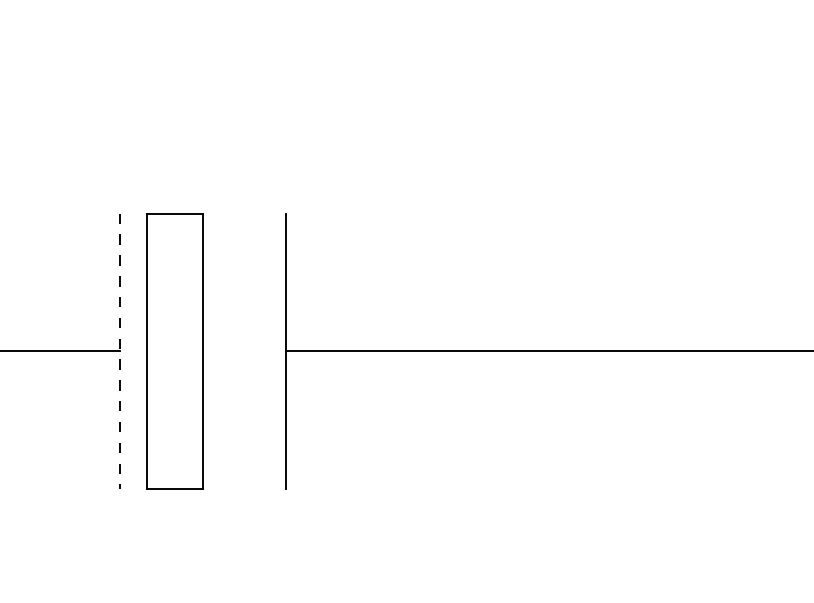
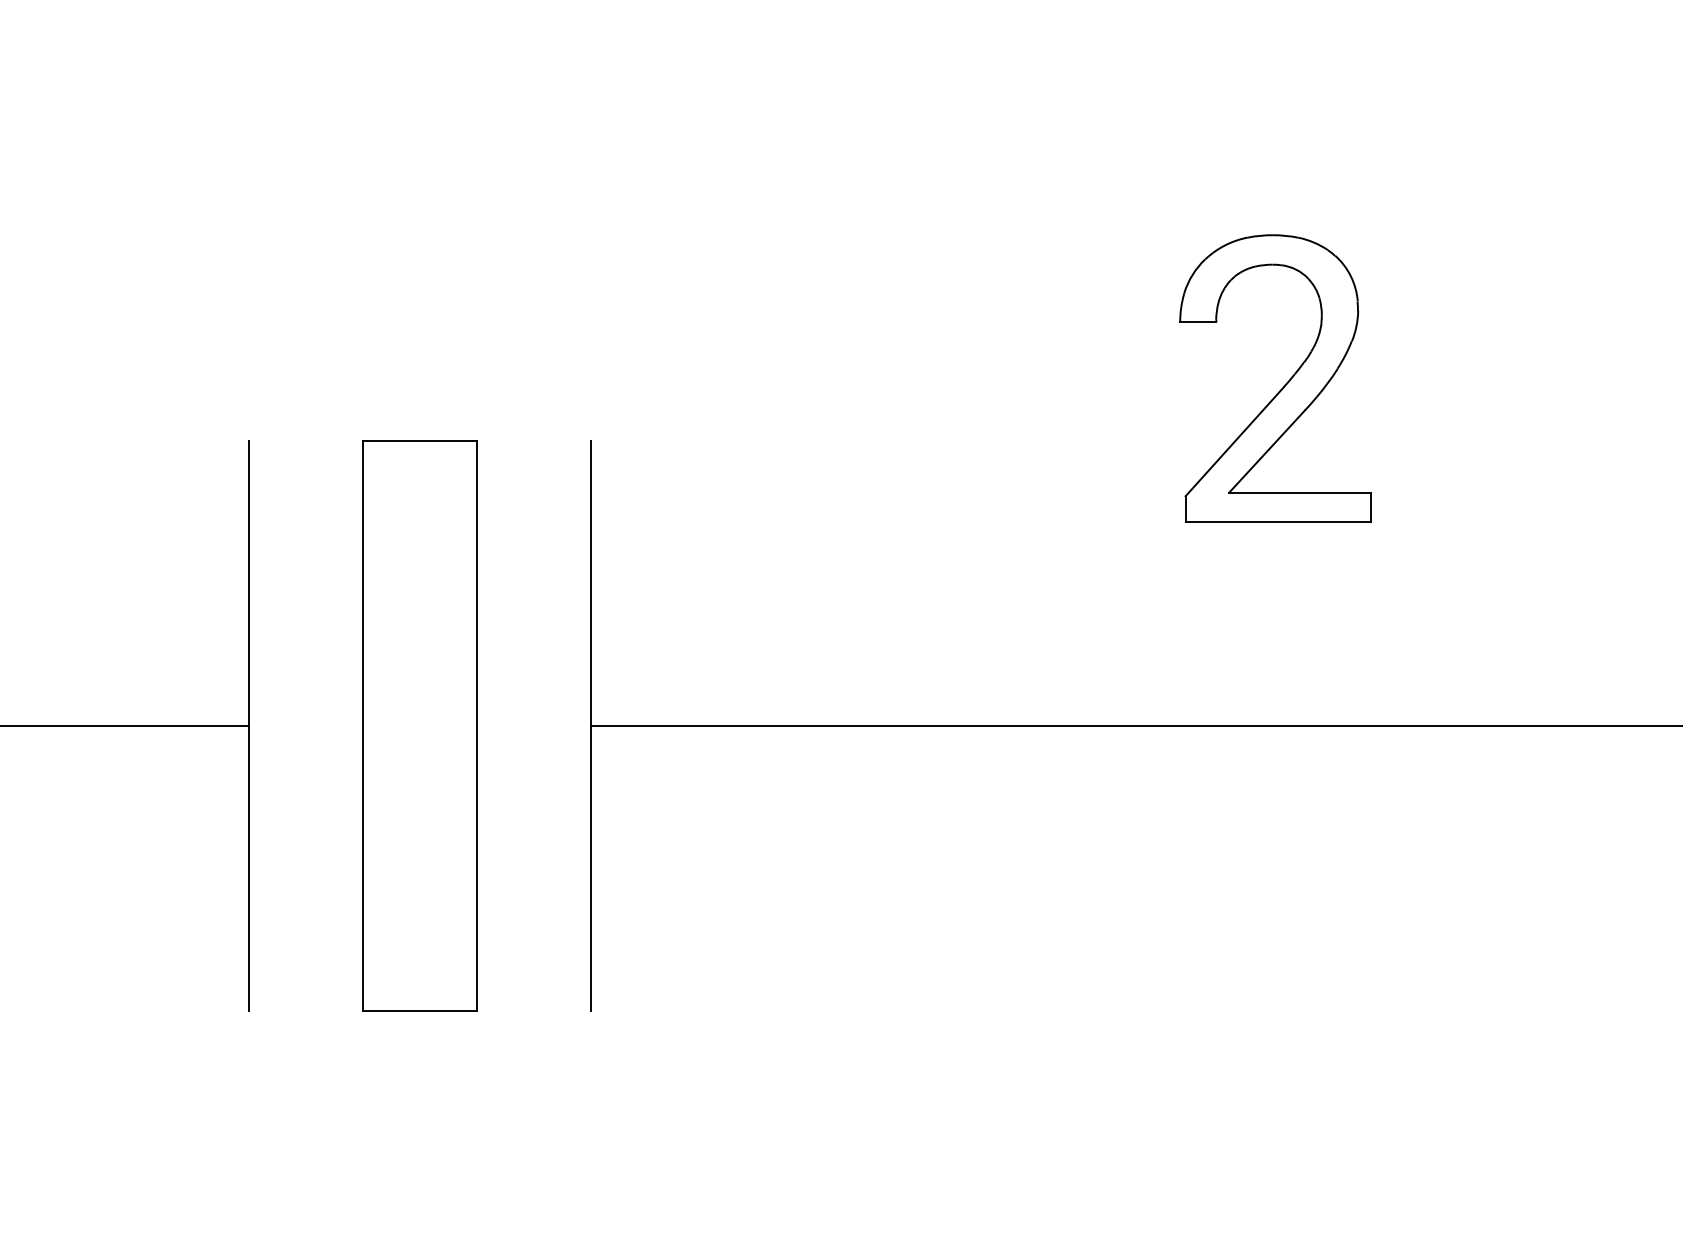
part: (616, 183) -> (1274, 379), added
line: (120, 351) -> (249, 726), dashed -> solid
part: (174, 351) -> (418, 726), moved

